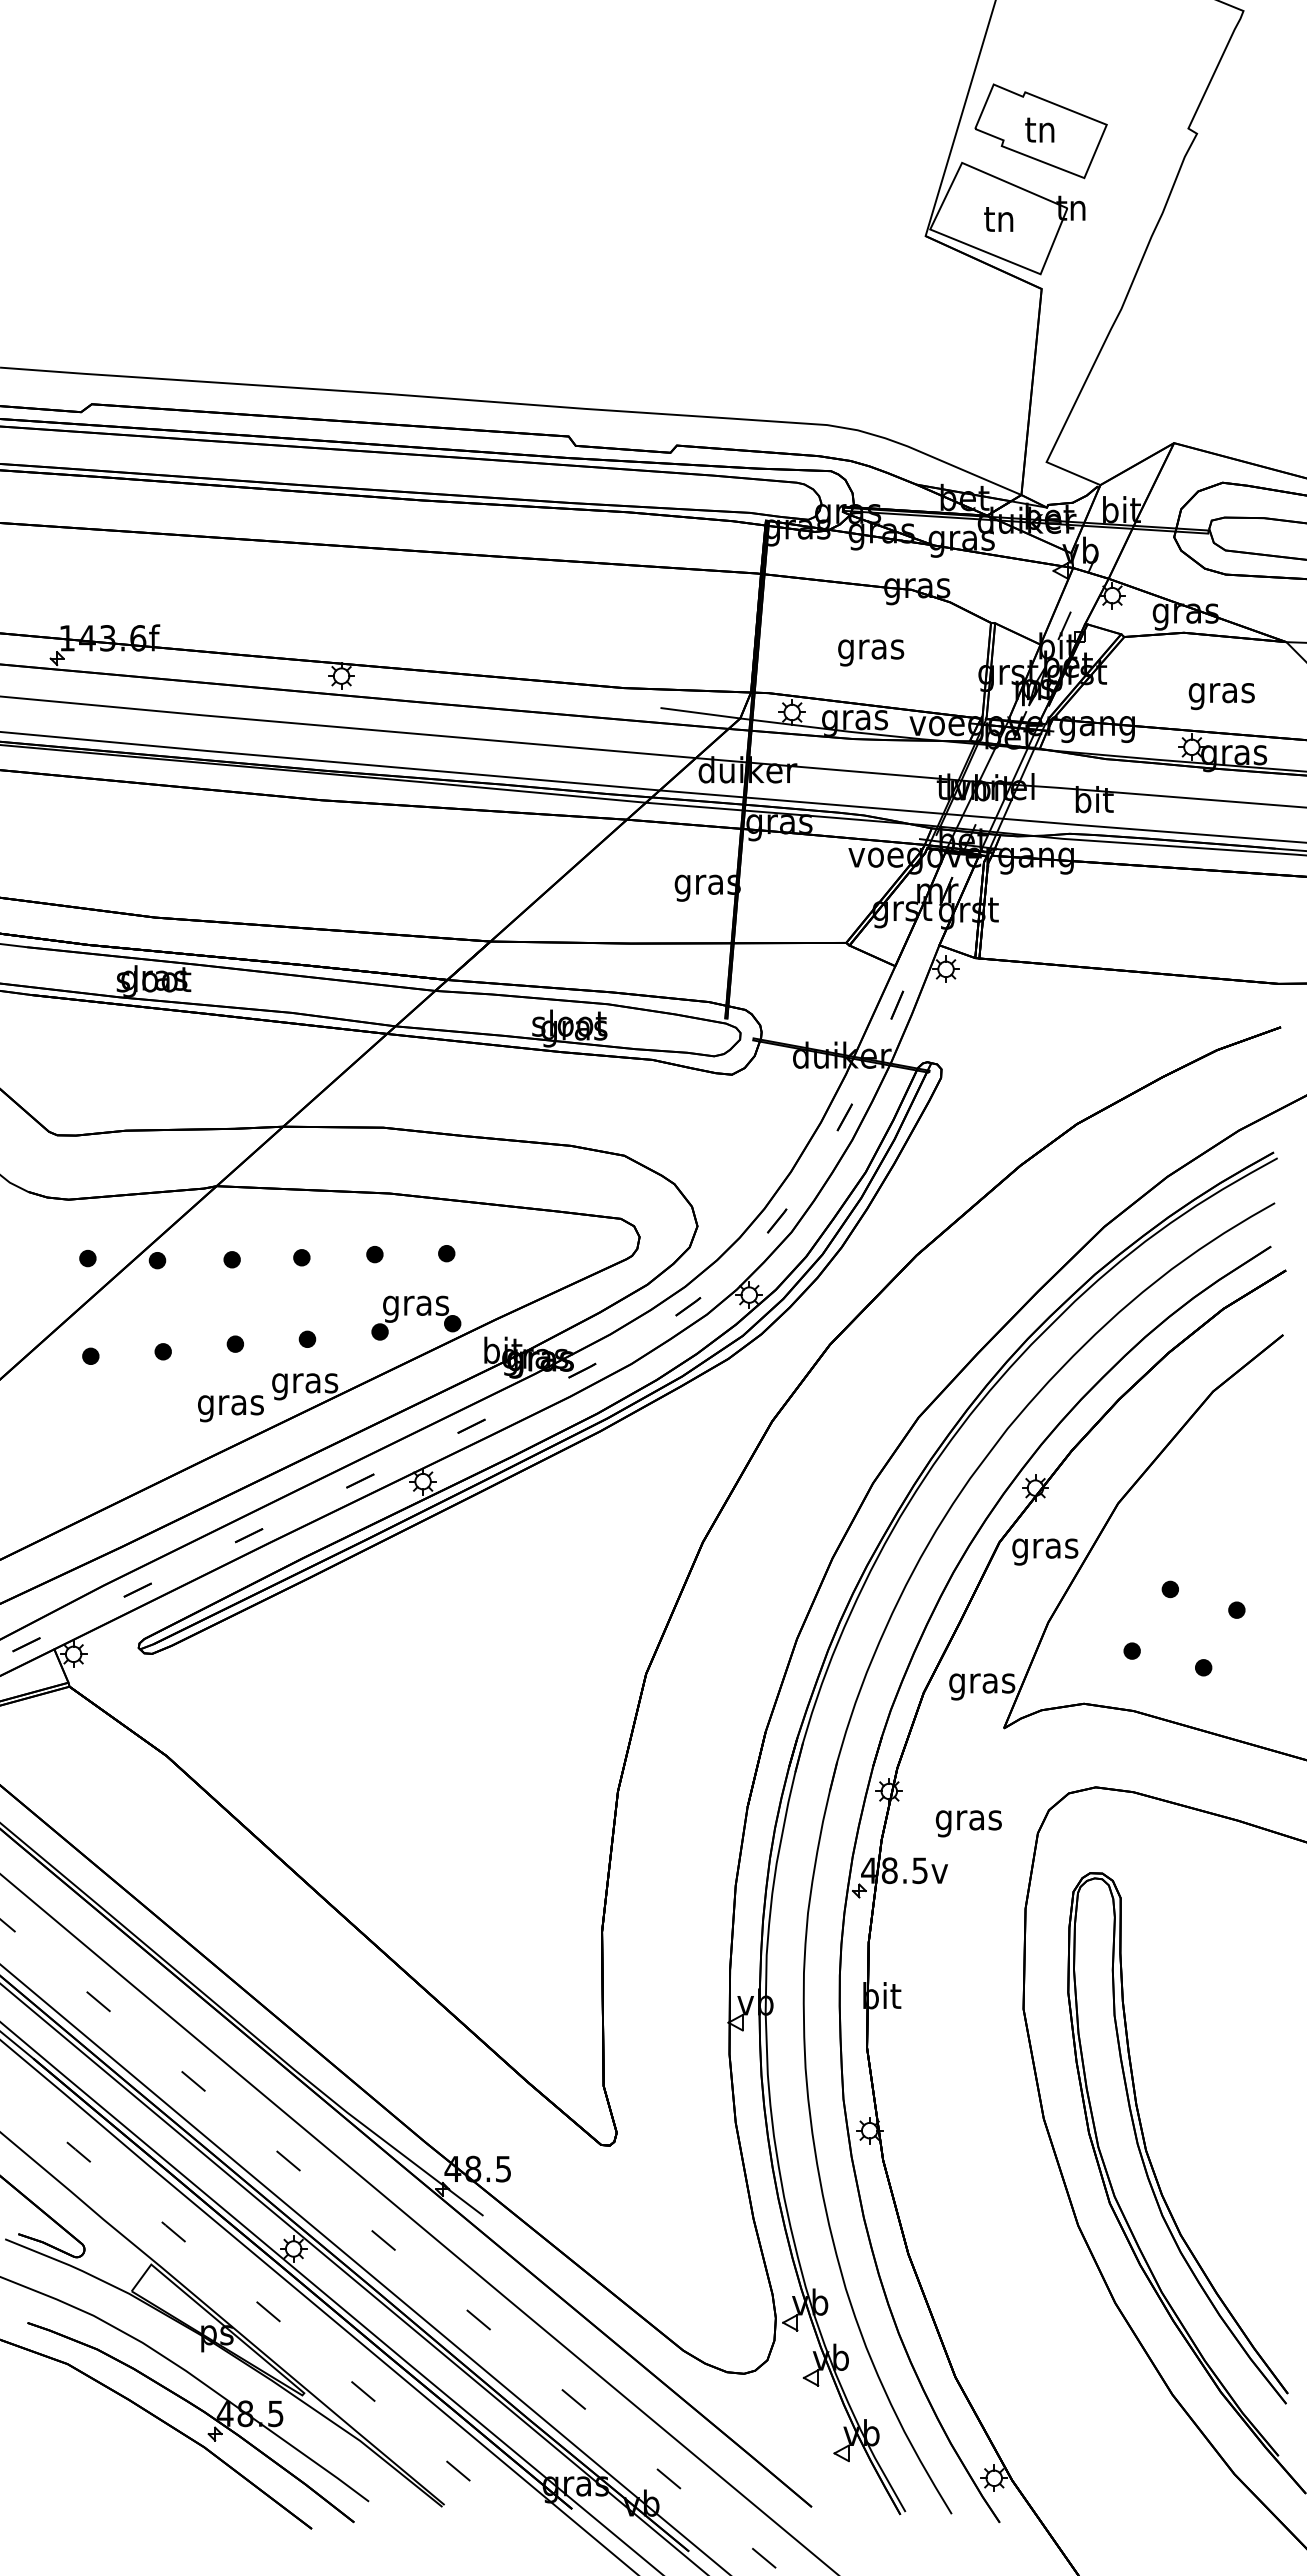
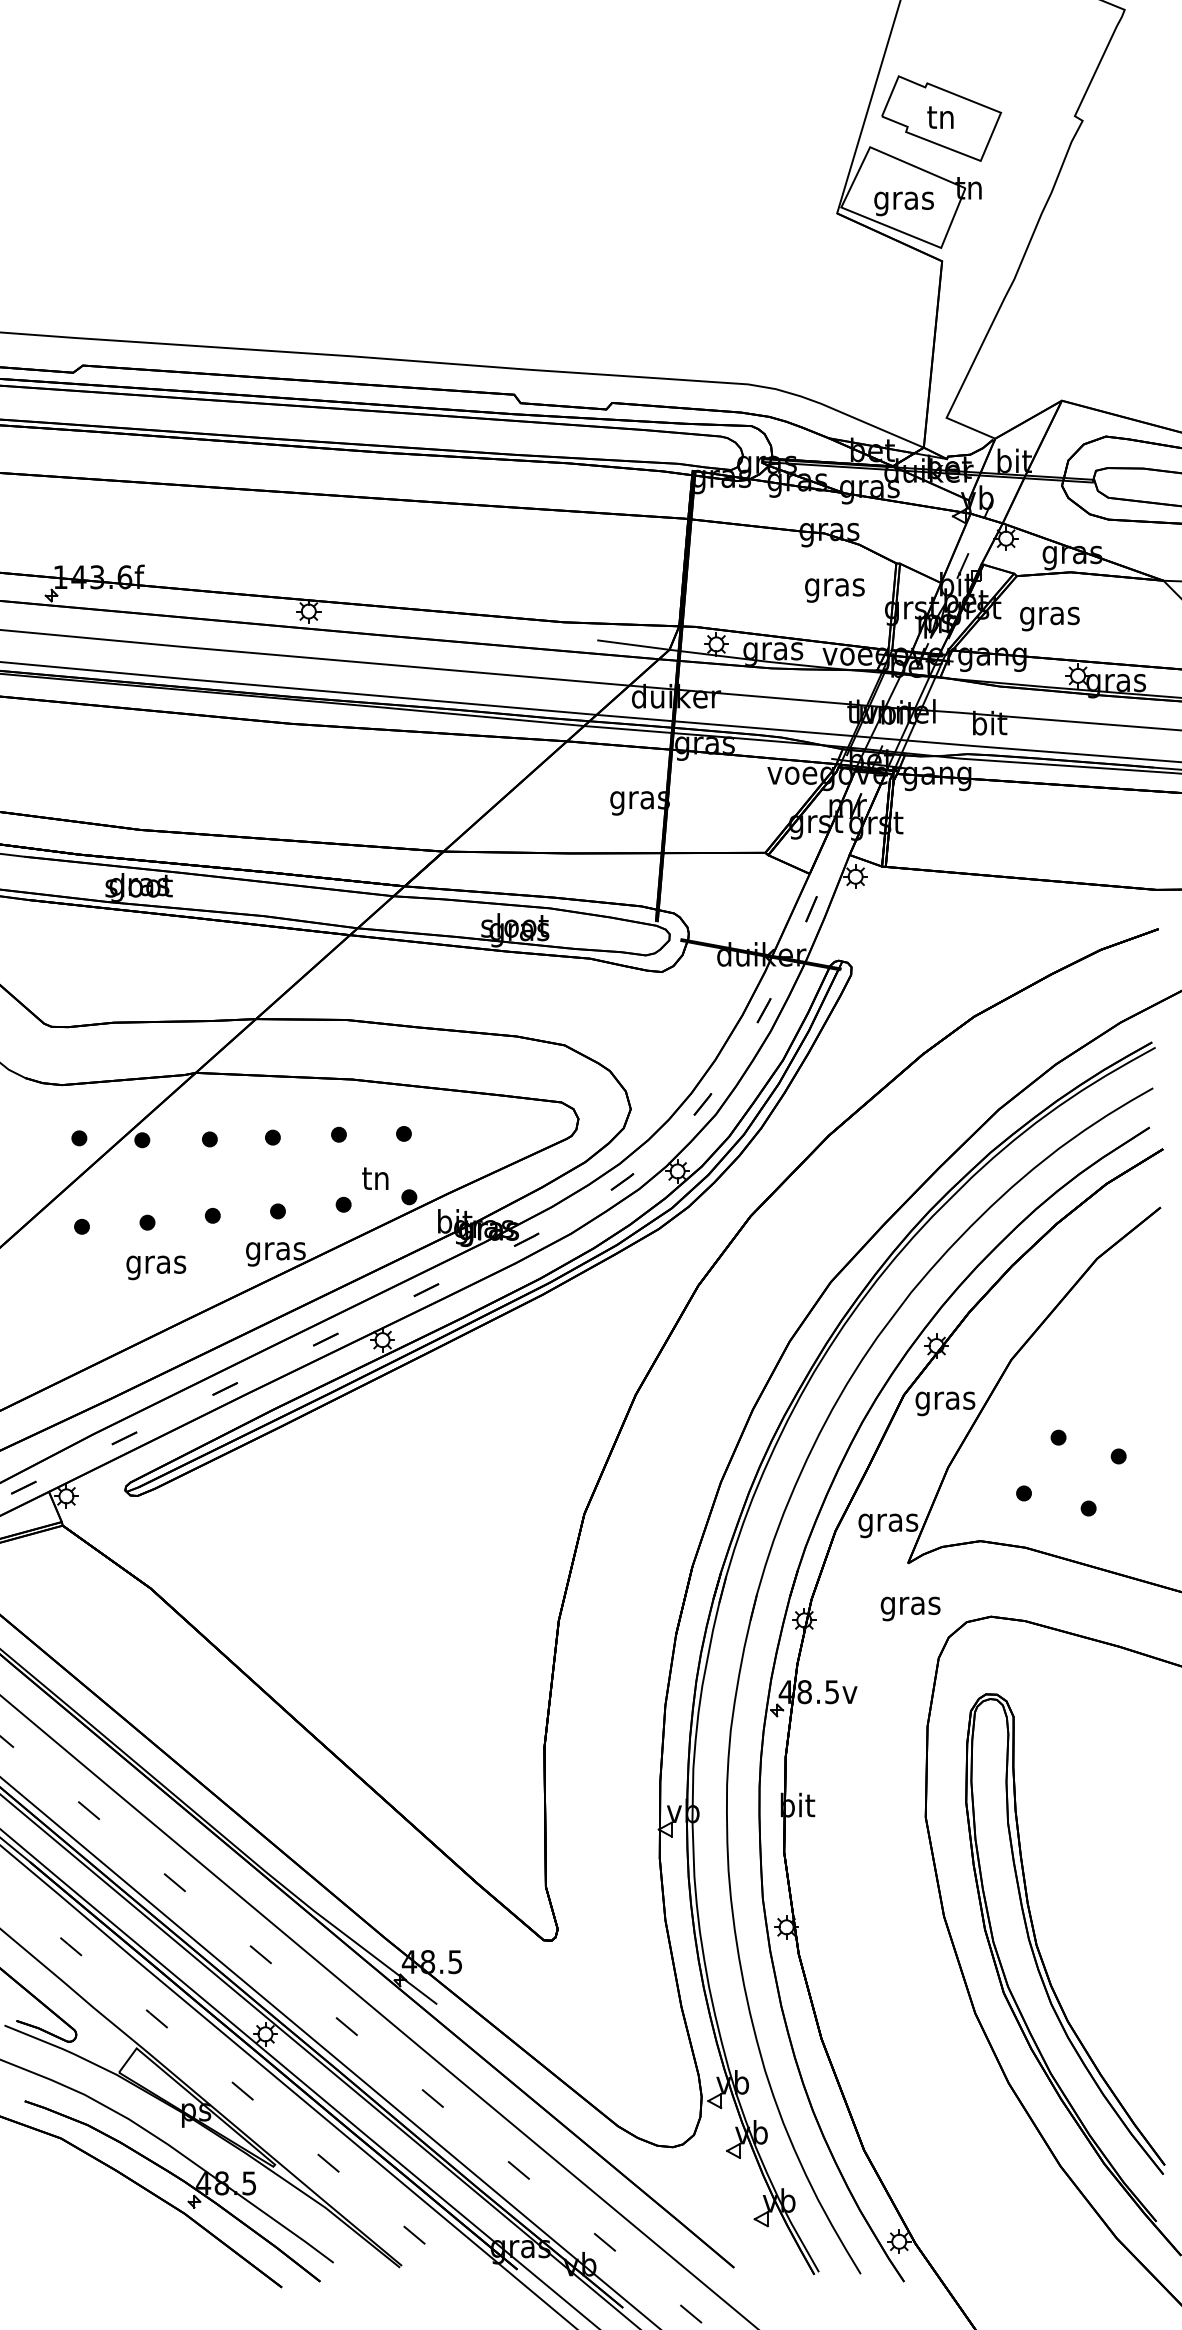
text: (999, 223) -> (903, 202), tn -> gras
text: (871, 652) -> (835, 590), moved
text: (1221, 696) -> (1049, 619), moved
text: (416, 1306) -> (376, 1181), gras -> tn
text: (230, 1408) -> (155, 1267), moved
text: (968, 1823) -> (910, 1608), moved

